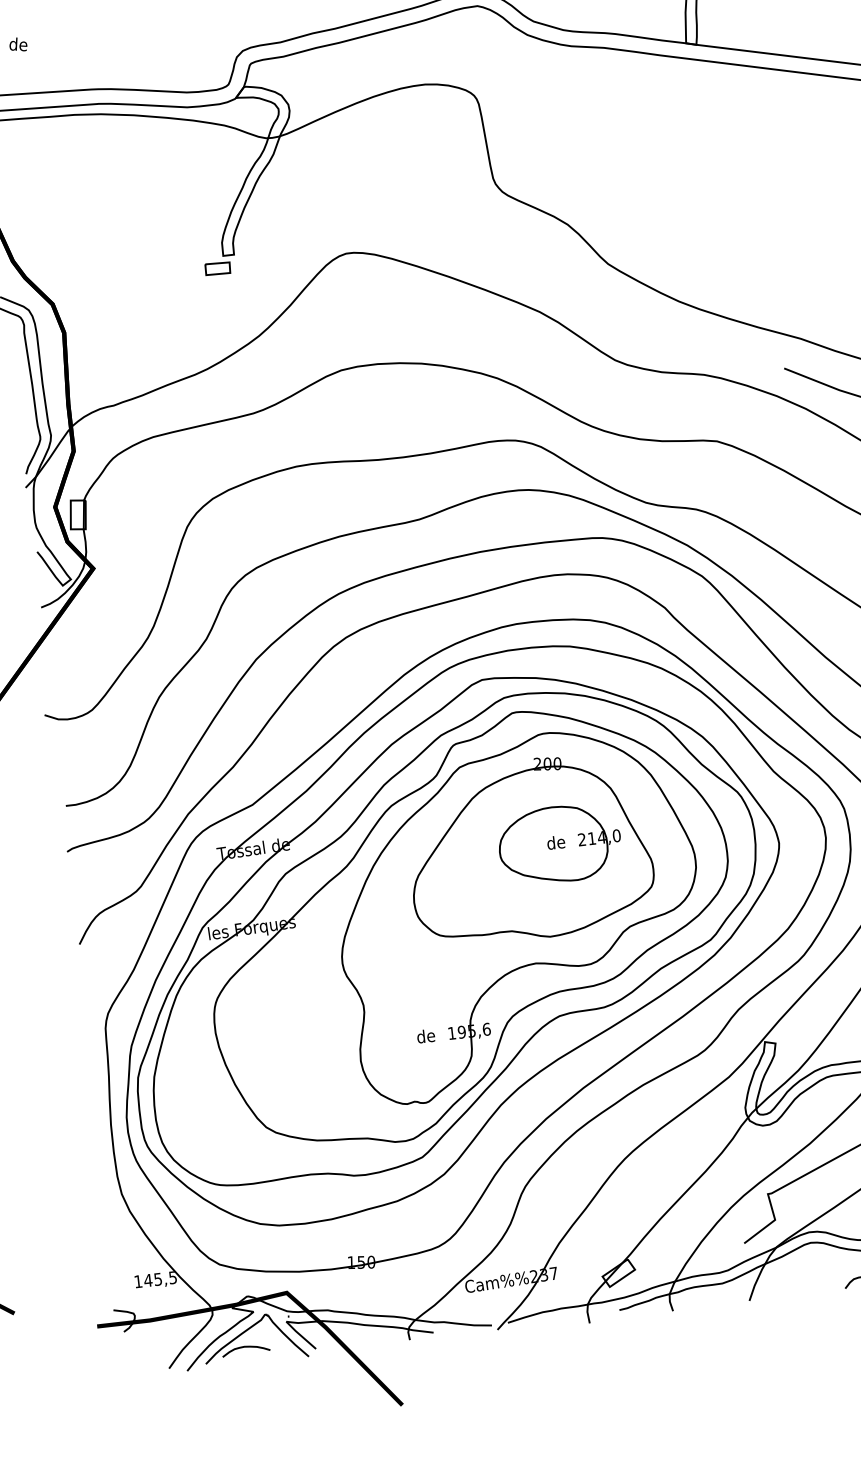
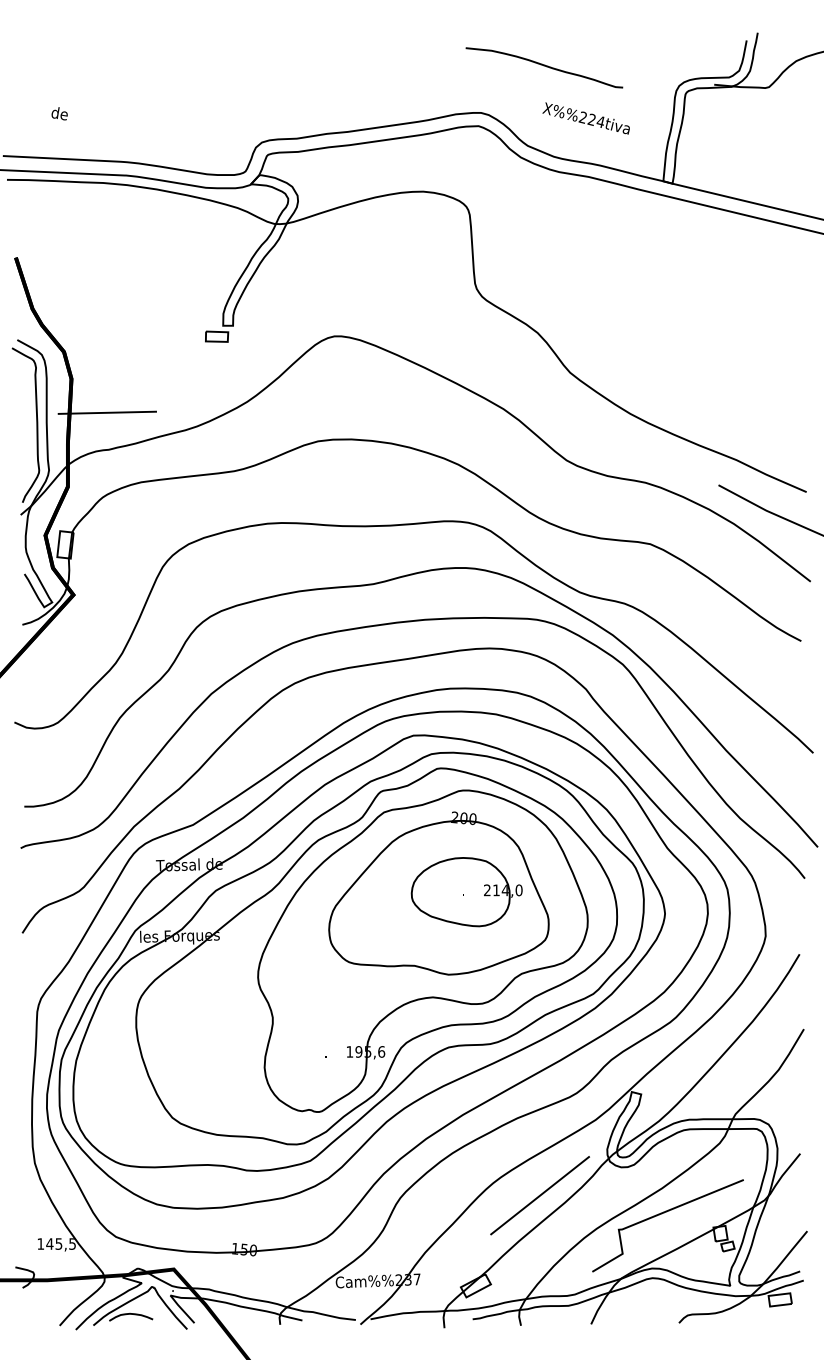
line: (107, 365) -> (107, 412), added
text: (556, 842) -> (463, 890), de -> .
text: (426, 1035) -> (326, 1051), de -> .
line: (677, 1166) -> (539, 1195), added

